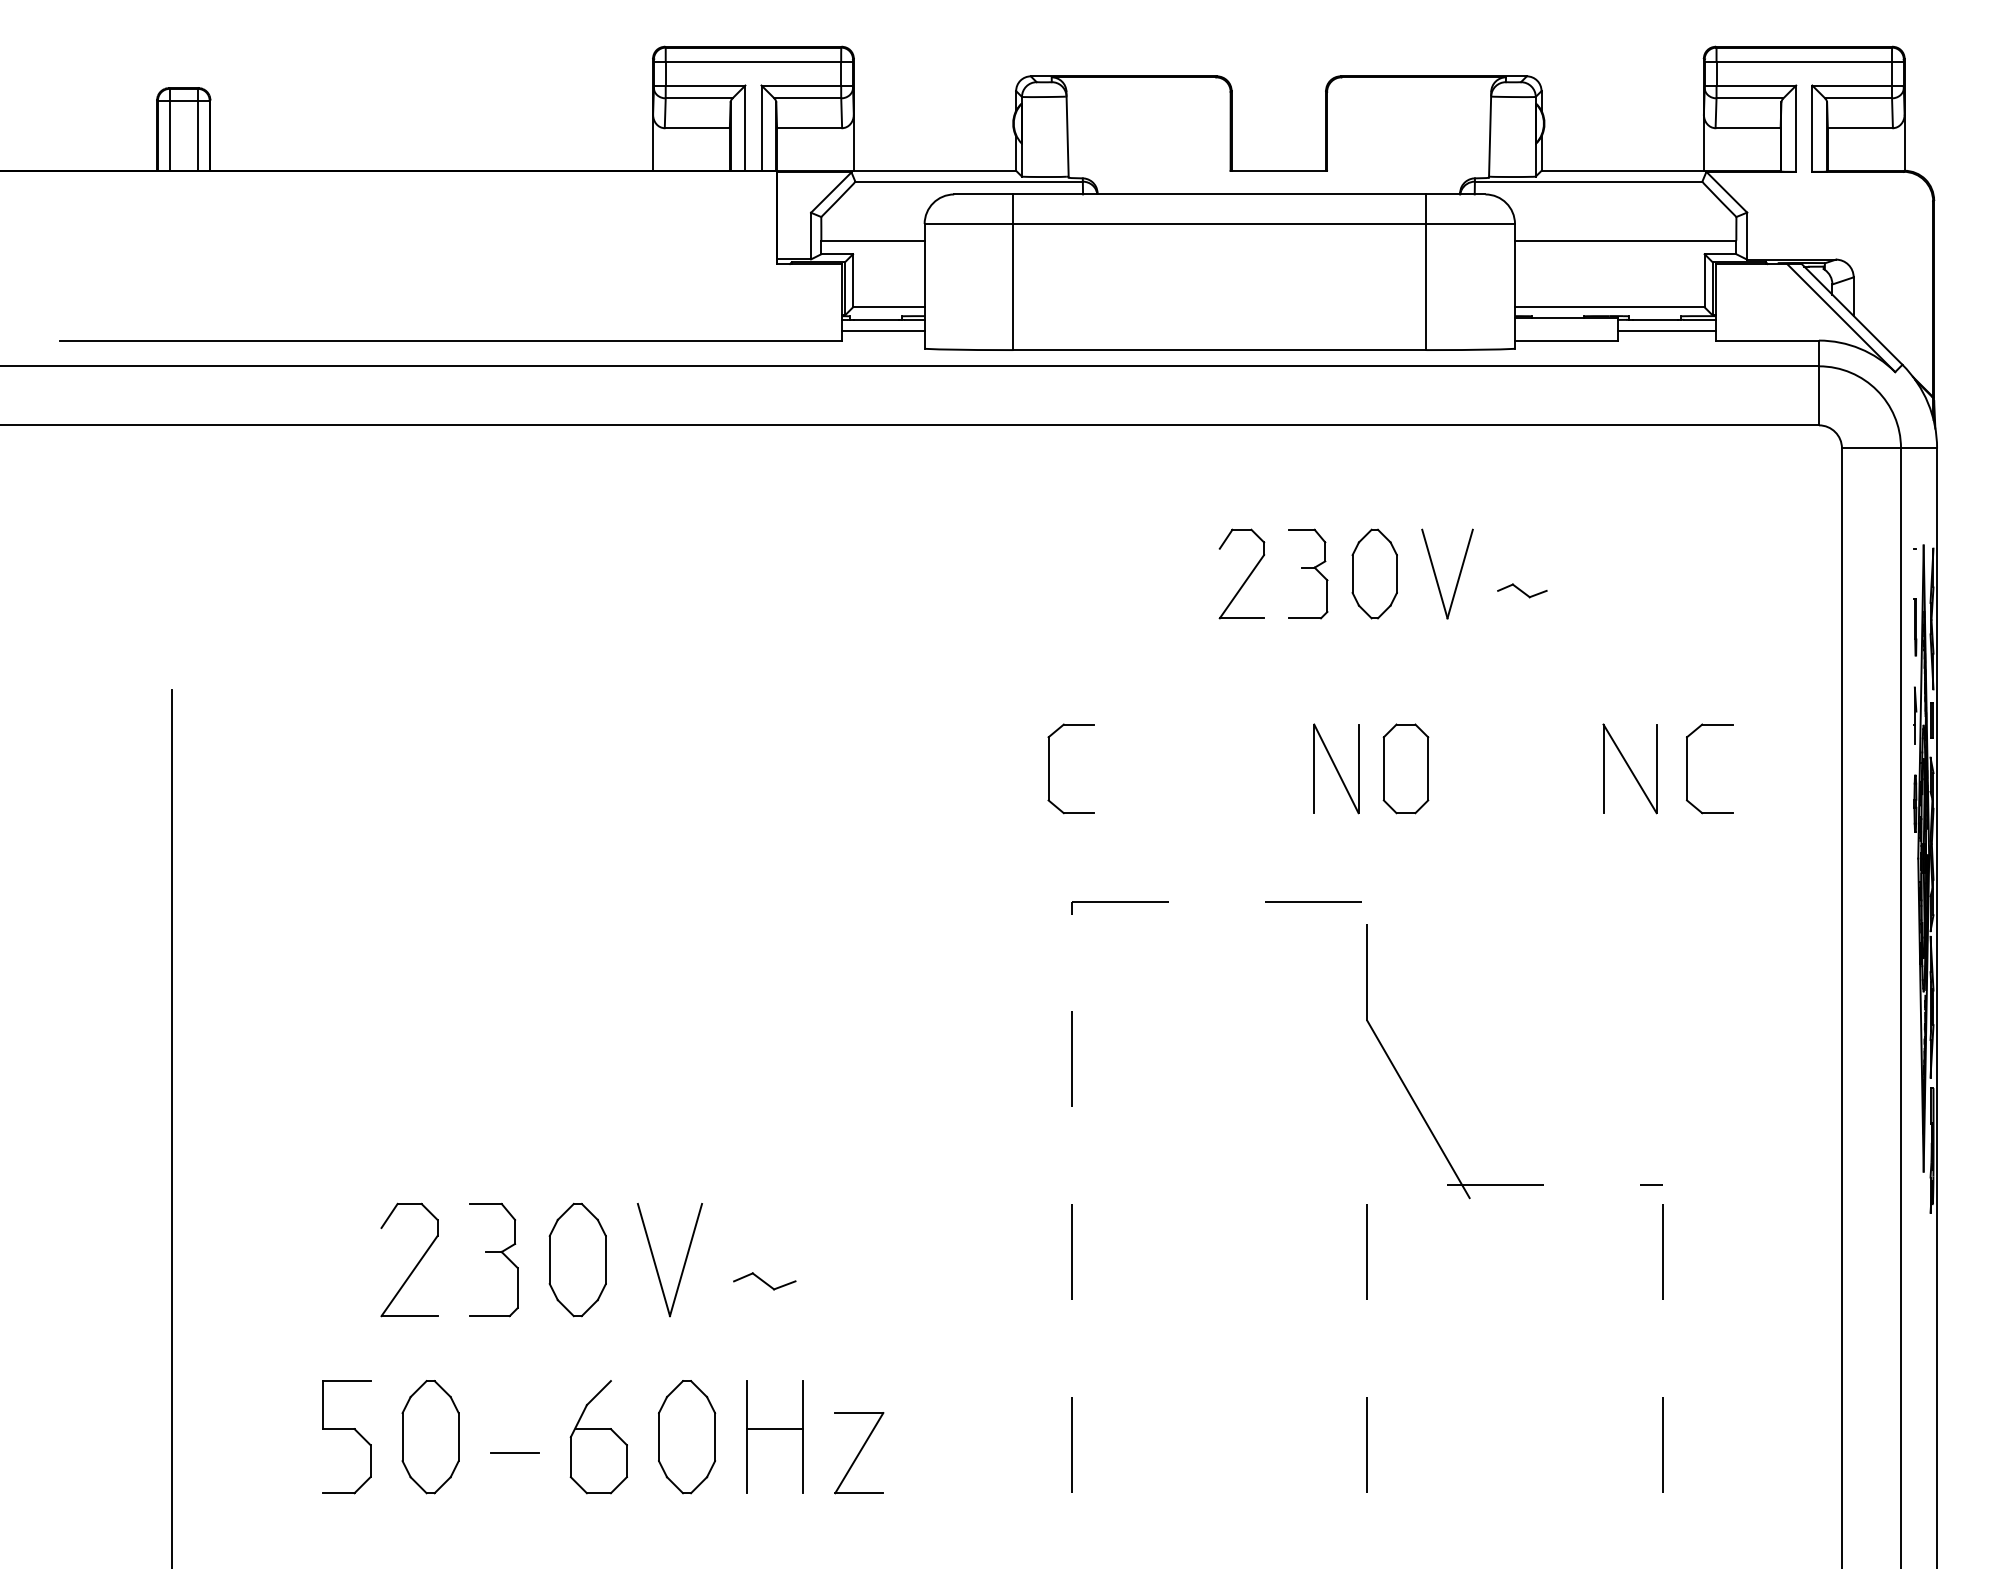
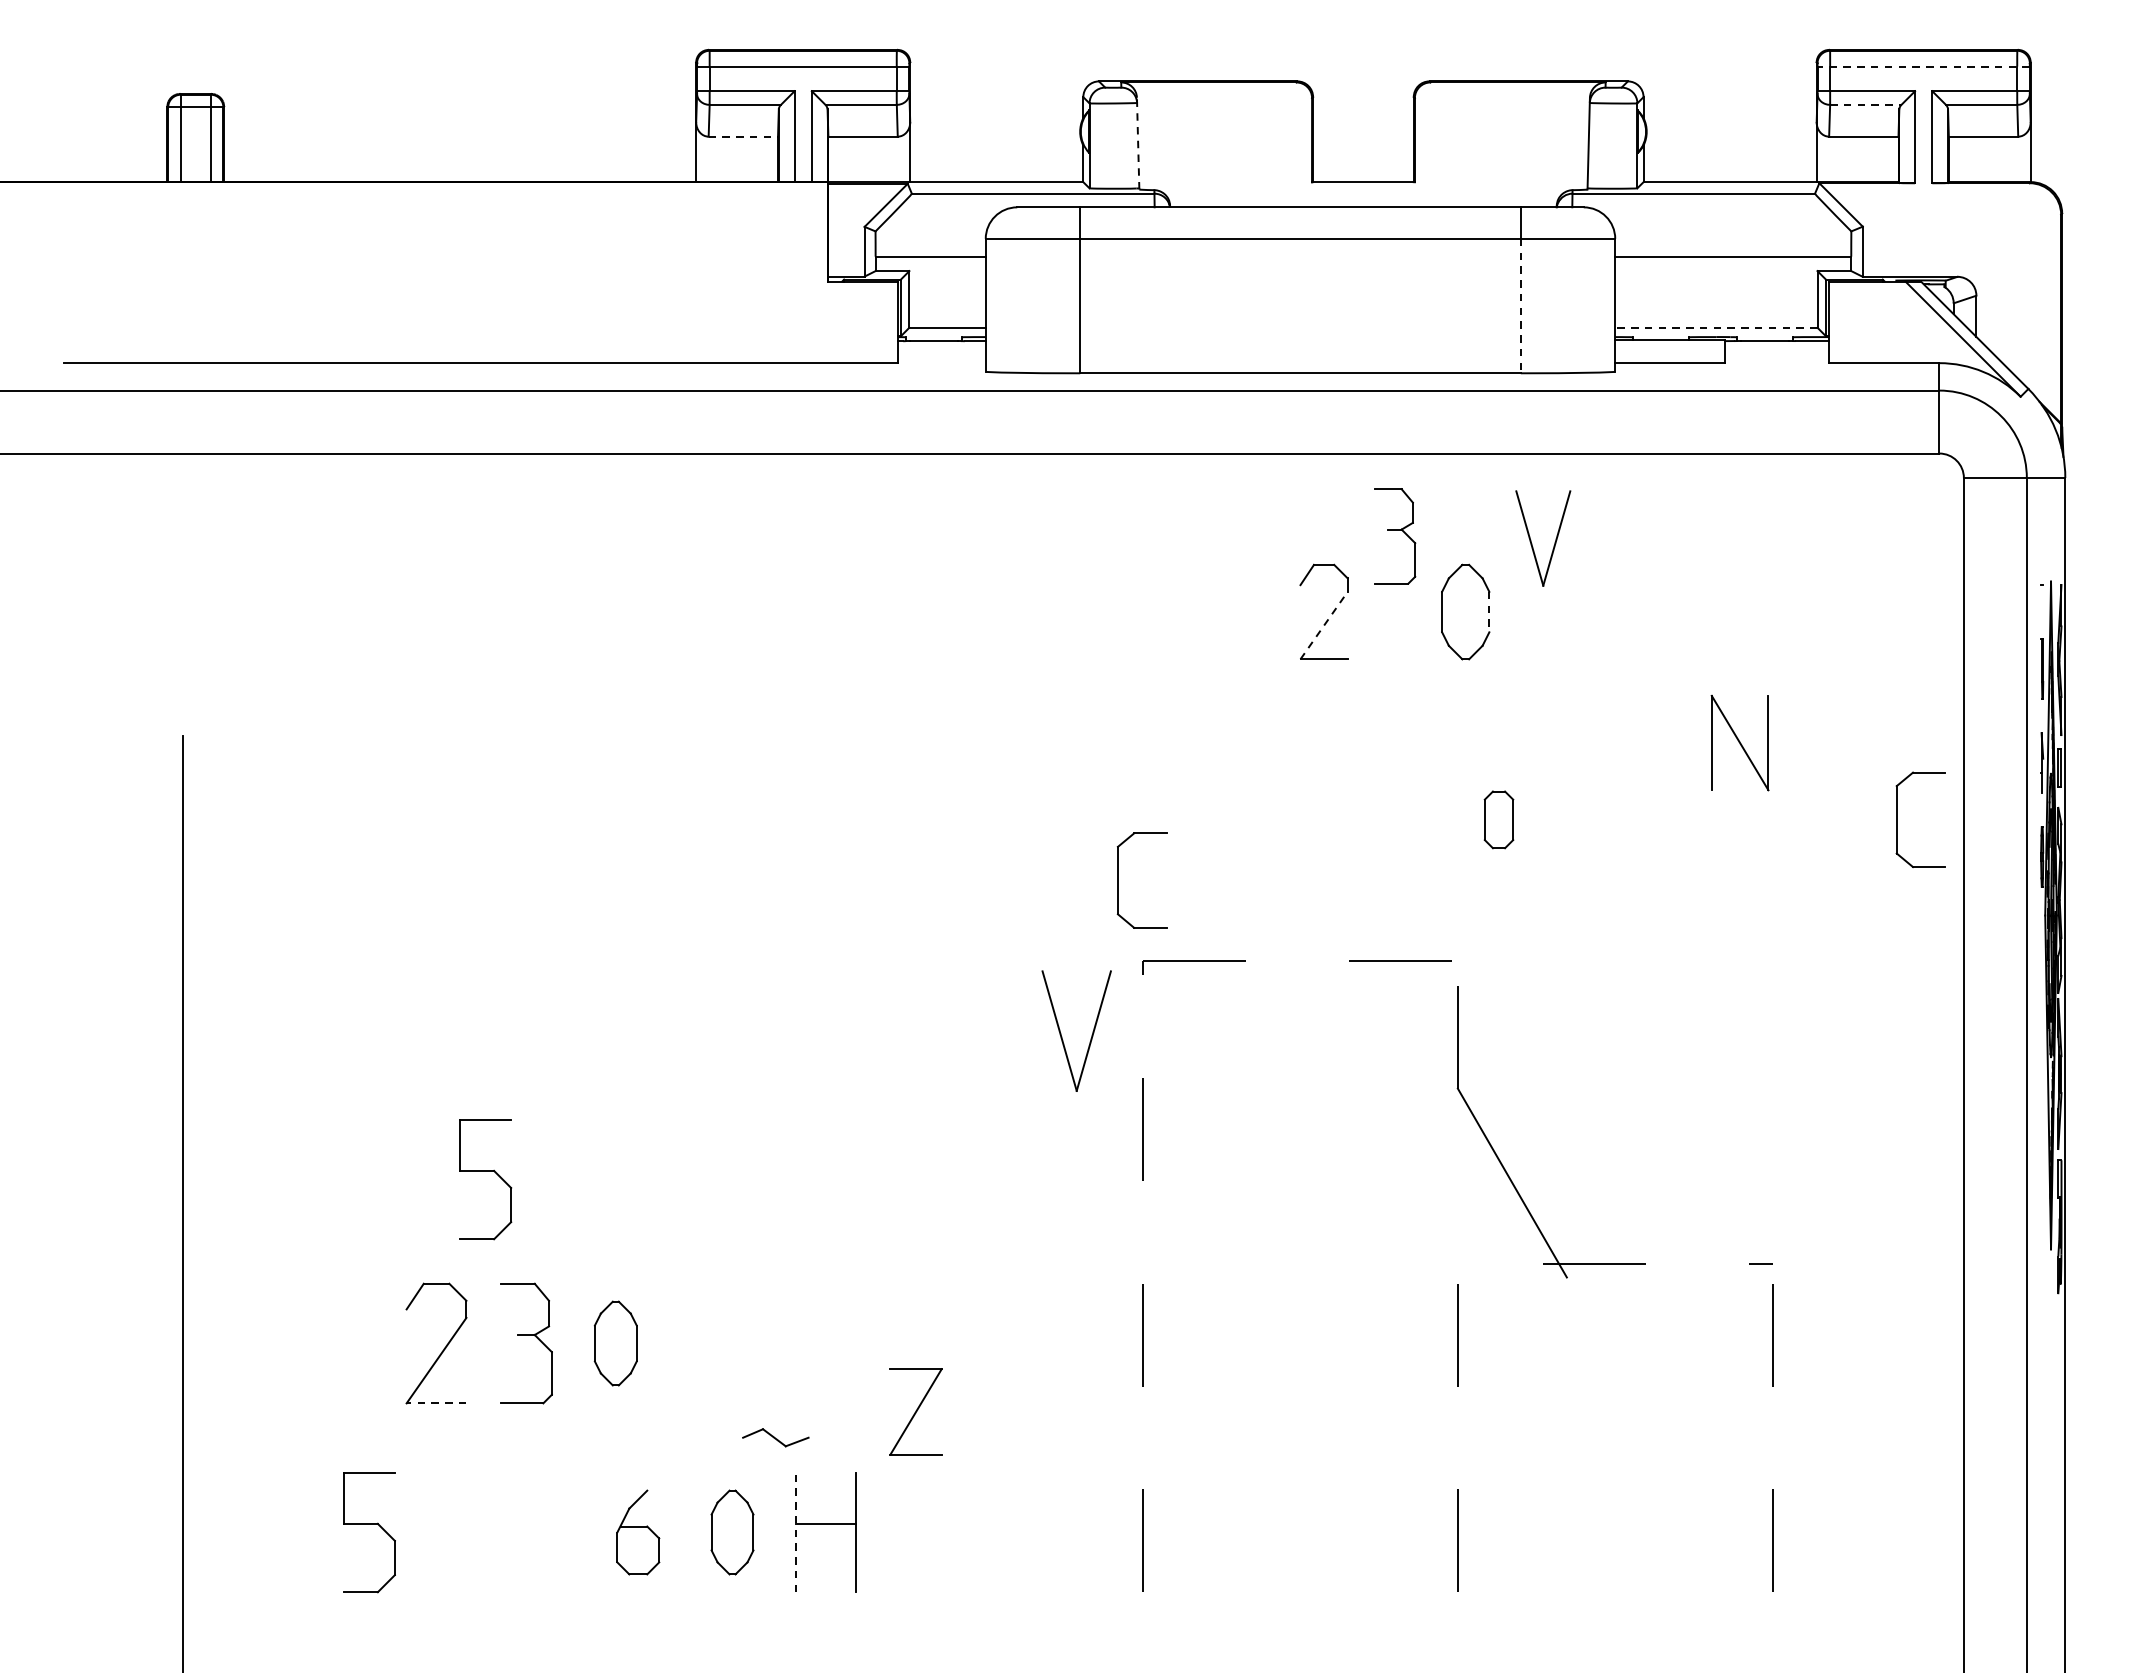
line: (1804, 62) -> (1923, 66), solid -> dashed
line: (1750, 98) -> (1866, 105), solid -> dashed
line: (697, 128) -> (743, 137), solid -> dashed
line: (1067, 134) -> (1138, 143), solid -> dashed
line: (1426, 287) -> (1520, 306), solid -> dashed
line: (1609, 307) -> (1716, 327), solid -> dashed
line: (883, 330) -> (941, 352), removed
line: (1666, 330) -> (1776, 352), removed
part: (1308, 573) -> (1395, 535), moved
line: (1396, 574) -> (1488, 612), solid -> dashed
part: (1436, 575) -> (1531, 540), moved
line: (1241, 586) -> (1323, 625), solid -> dashed
part: (1522, 590) -> (1623, 629), removed
part: (1049, 768) -> (1118, 880), moved
part: (1336, 768) -> (1424, 819), removed
part: (1405, 768) -> (1498, 819), size x0.6
part: (1629, 768) -> (1739, 742), moved
part: (1687, 768) -> (1897, 819), moved
part: (455, 1098) -> (485, 1171), added
part: (577, 1259) -> (615, 1342), size x0.7
part: (656, 1264) -> (1062, 1035), moved
part: (764, 1281) -> (775, 1437), moved
line: (409, 1316) -> (436, 1403), solid -> dashed
line: (747, 1436) -> (796, 1531), solid -> dashed
part: (430, 1437) -> (458, 1532), removed
part: (598, 1437) -> (637, 1532), size x0.7
part: (687, 1437) -> (732, 1532), size x0.7
line: (514, 1453) -> (548, 1549), removed
part: (859, 1453) -> (916, 1412), moved

